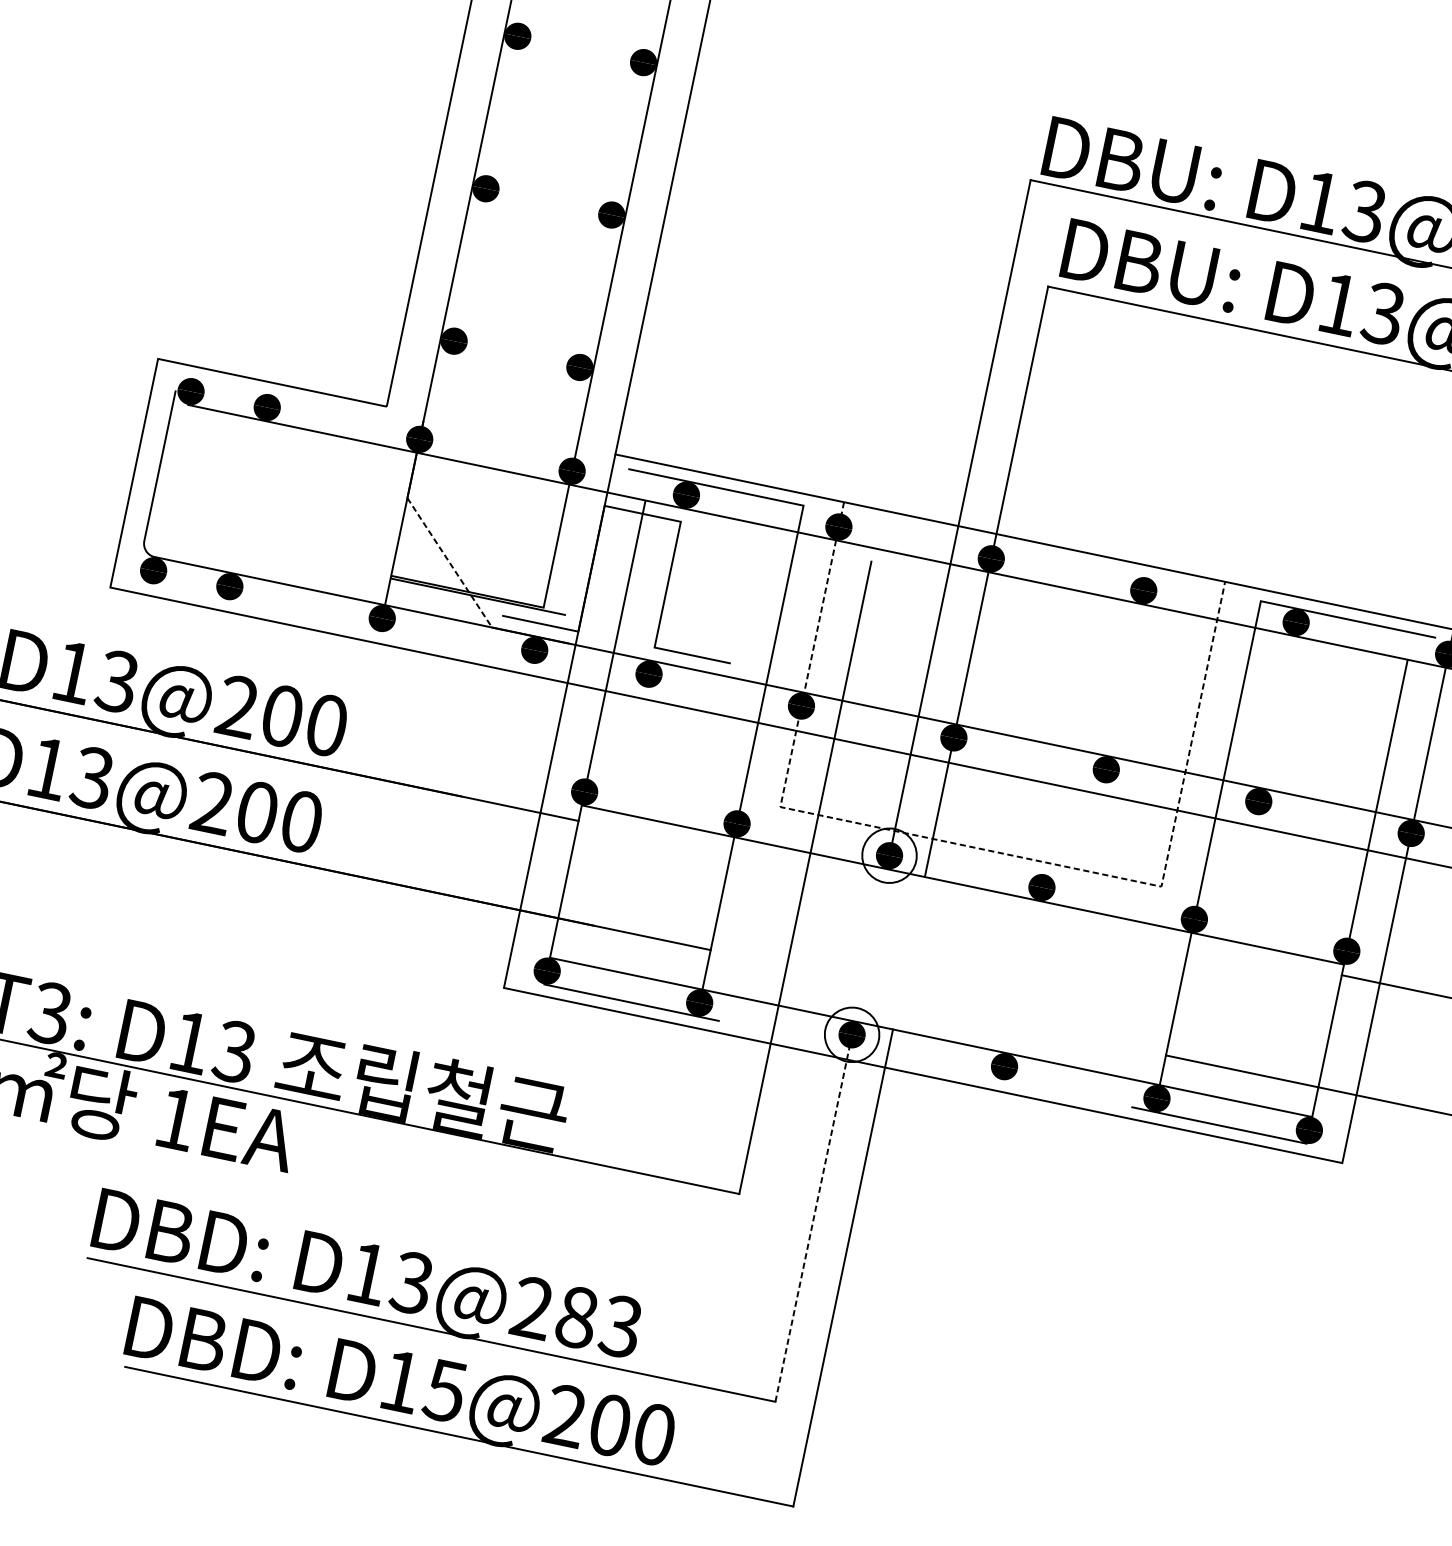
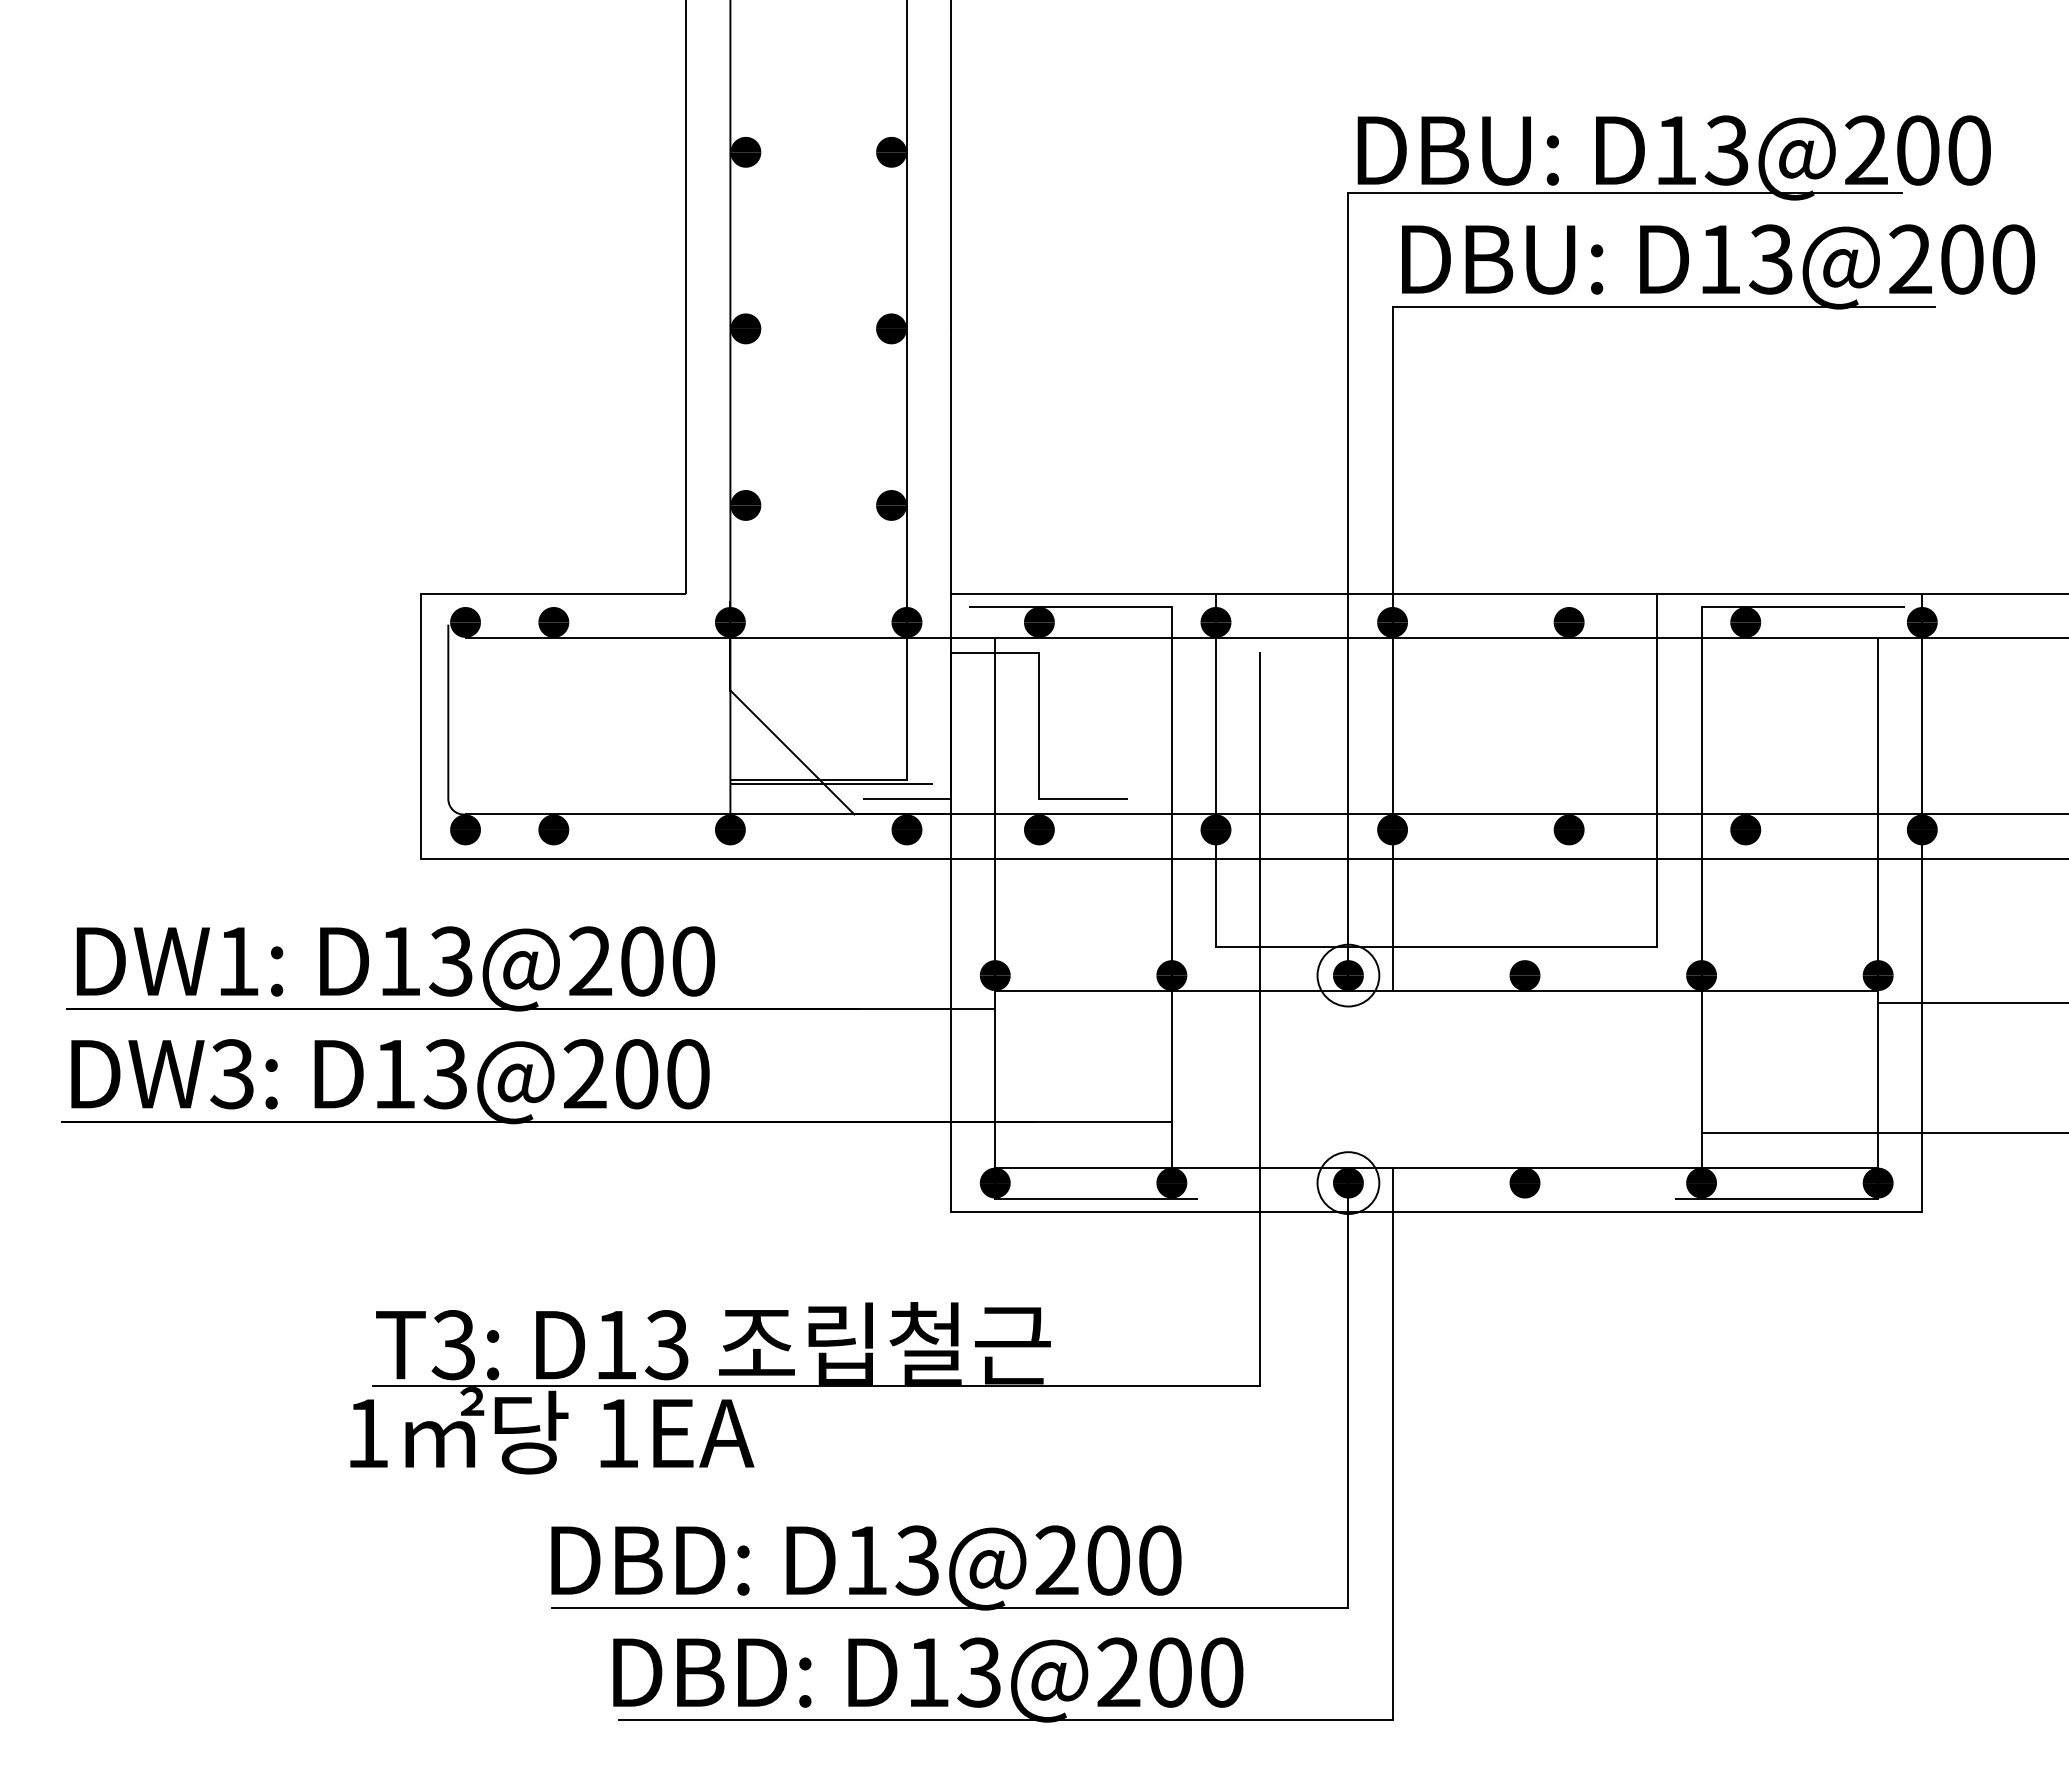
line: (449, 562) -> (792, 752), dashed -> solid
line: (970, 846) -> (1436, 946), dashed -> solid
line: (813, 1218) -> (1348, 1395), dashed -> solid
text: (599, 1322) -> (1134, 1560), D13@283 -> D13@200
text: (444, 1390) -> (978, 1672), D15@200 -> D13@200

